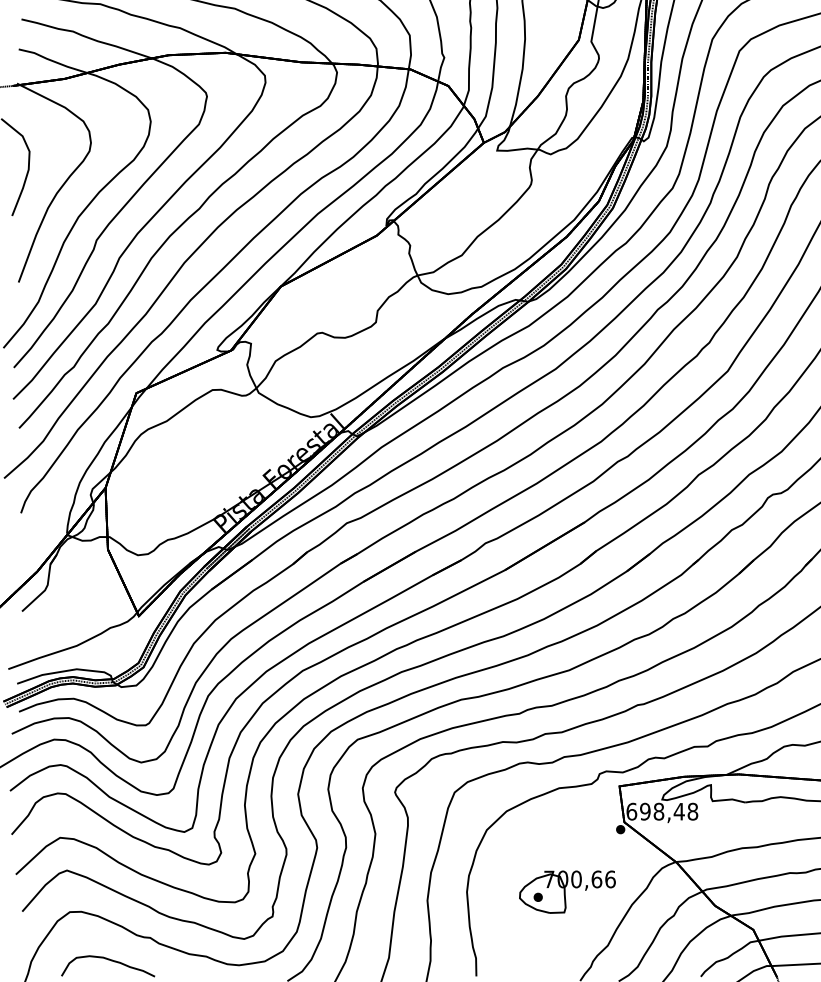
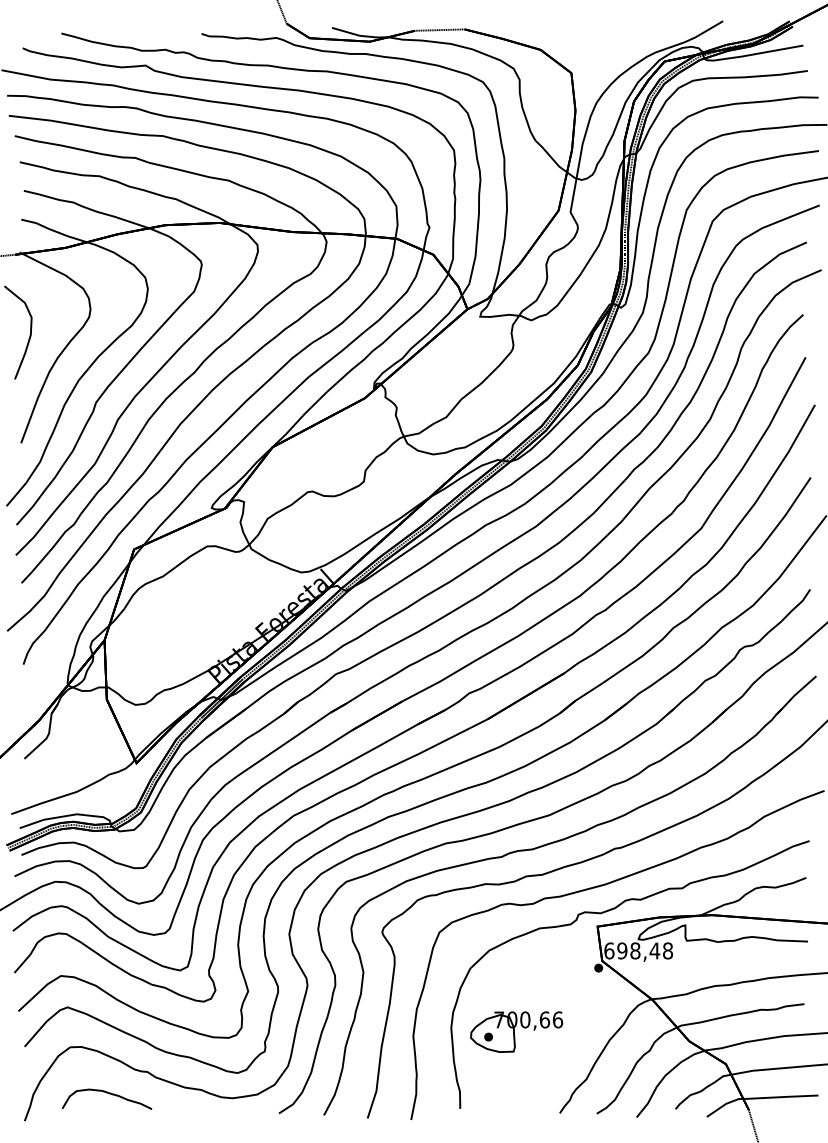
part: (567, 891) -> (516, 1031), moved

